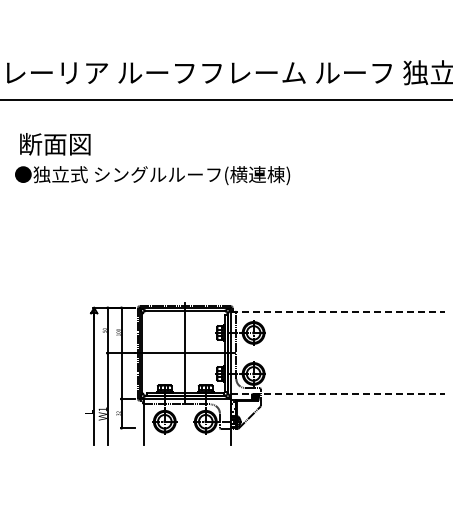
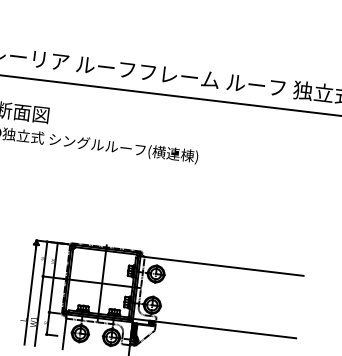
line: (338, 312) -> (222, 266), dashed -> solid
line: (338, 394) -> (215, 328), dashed -> solid

